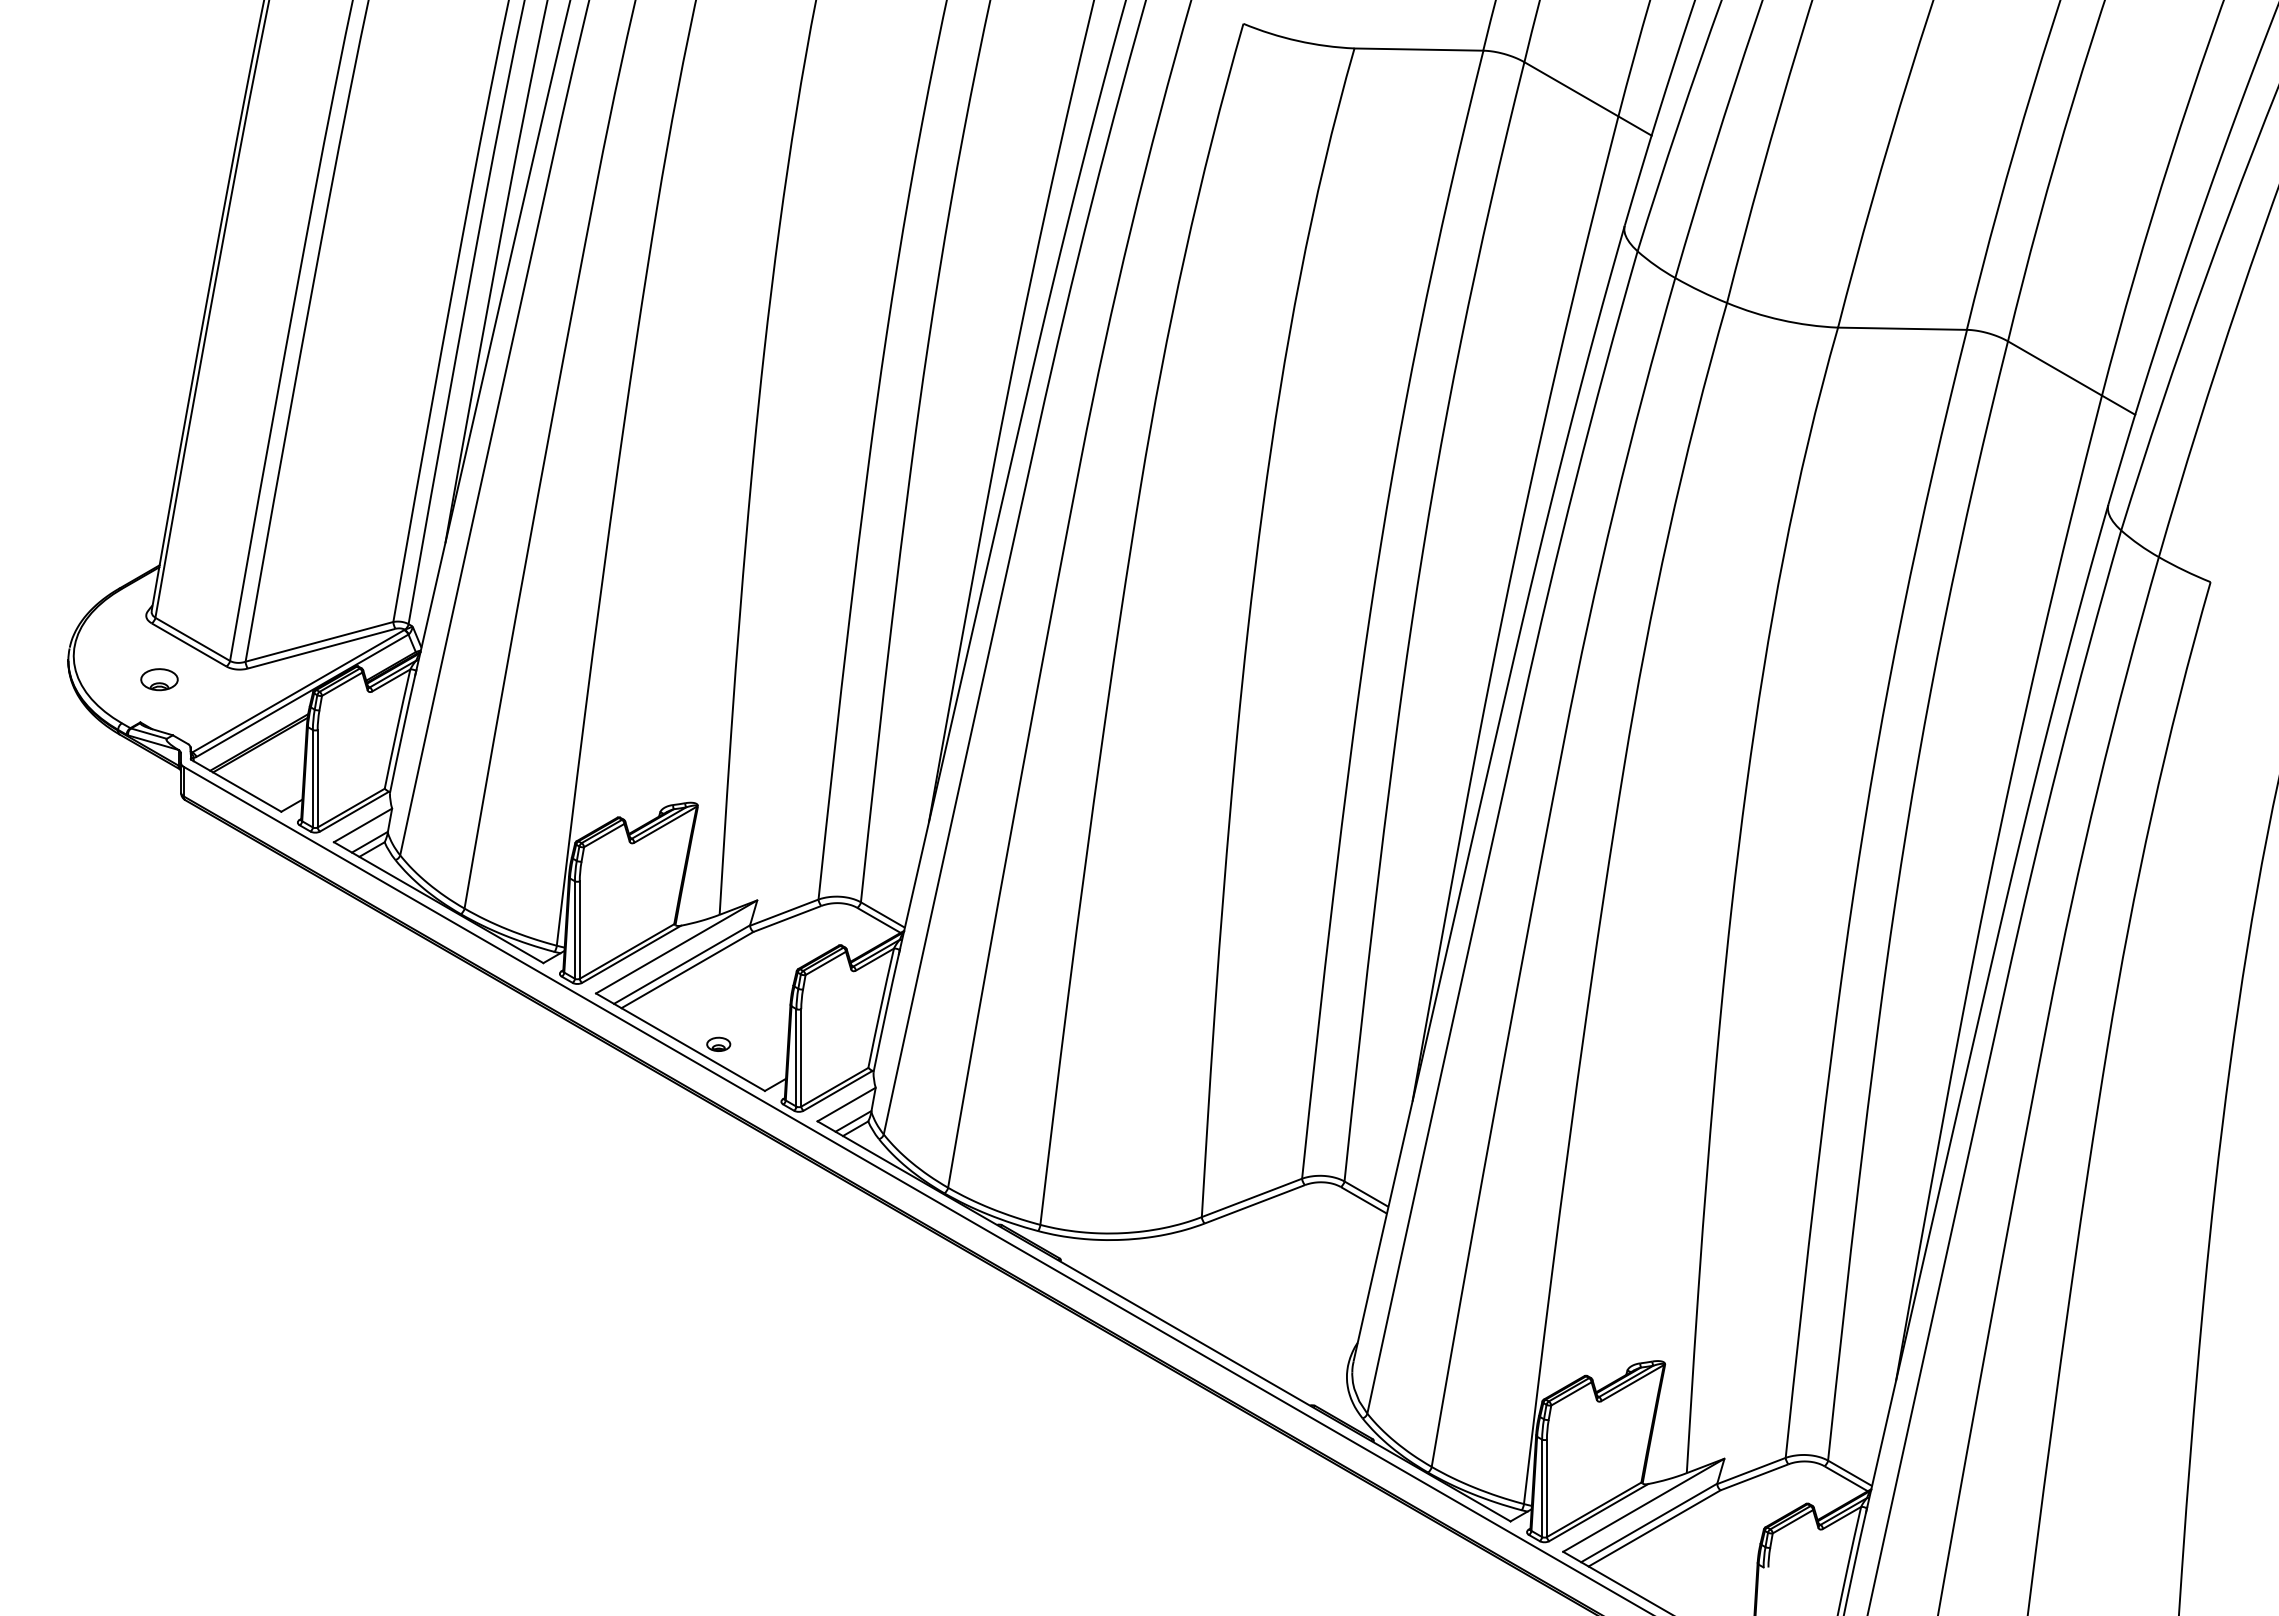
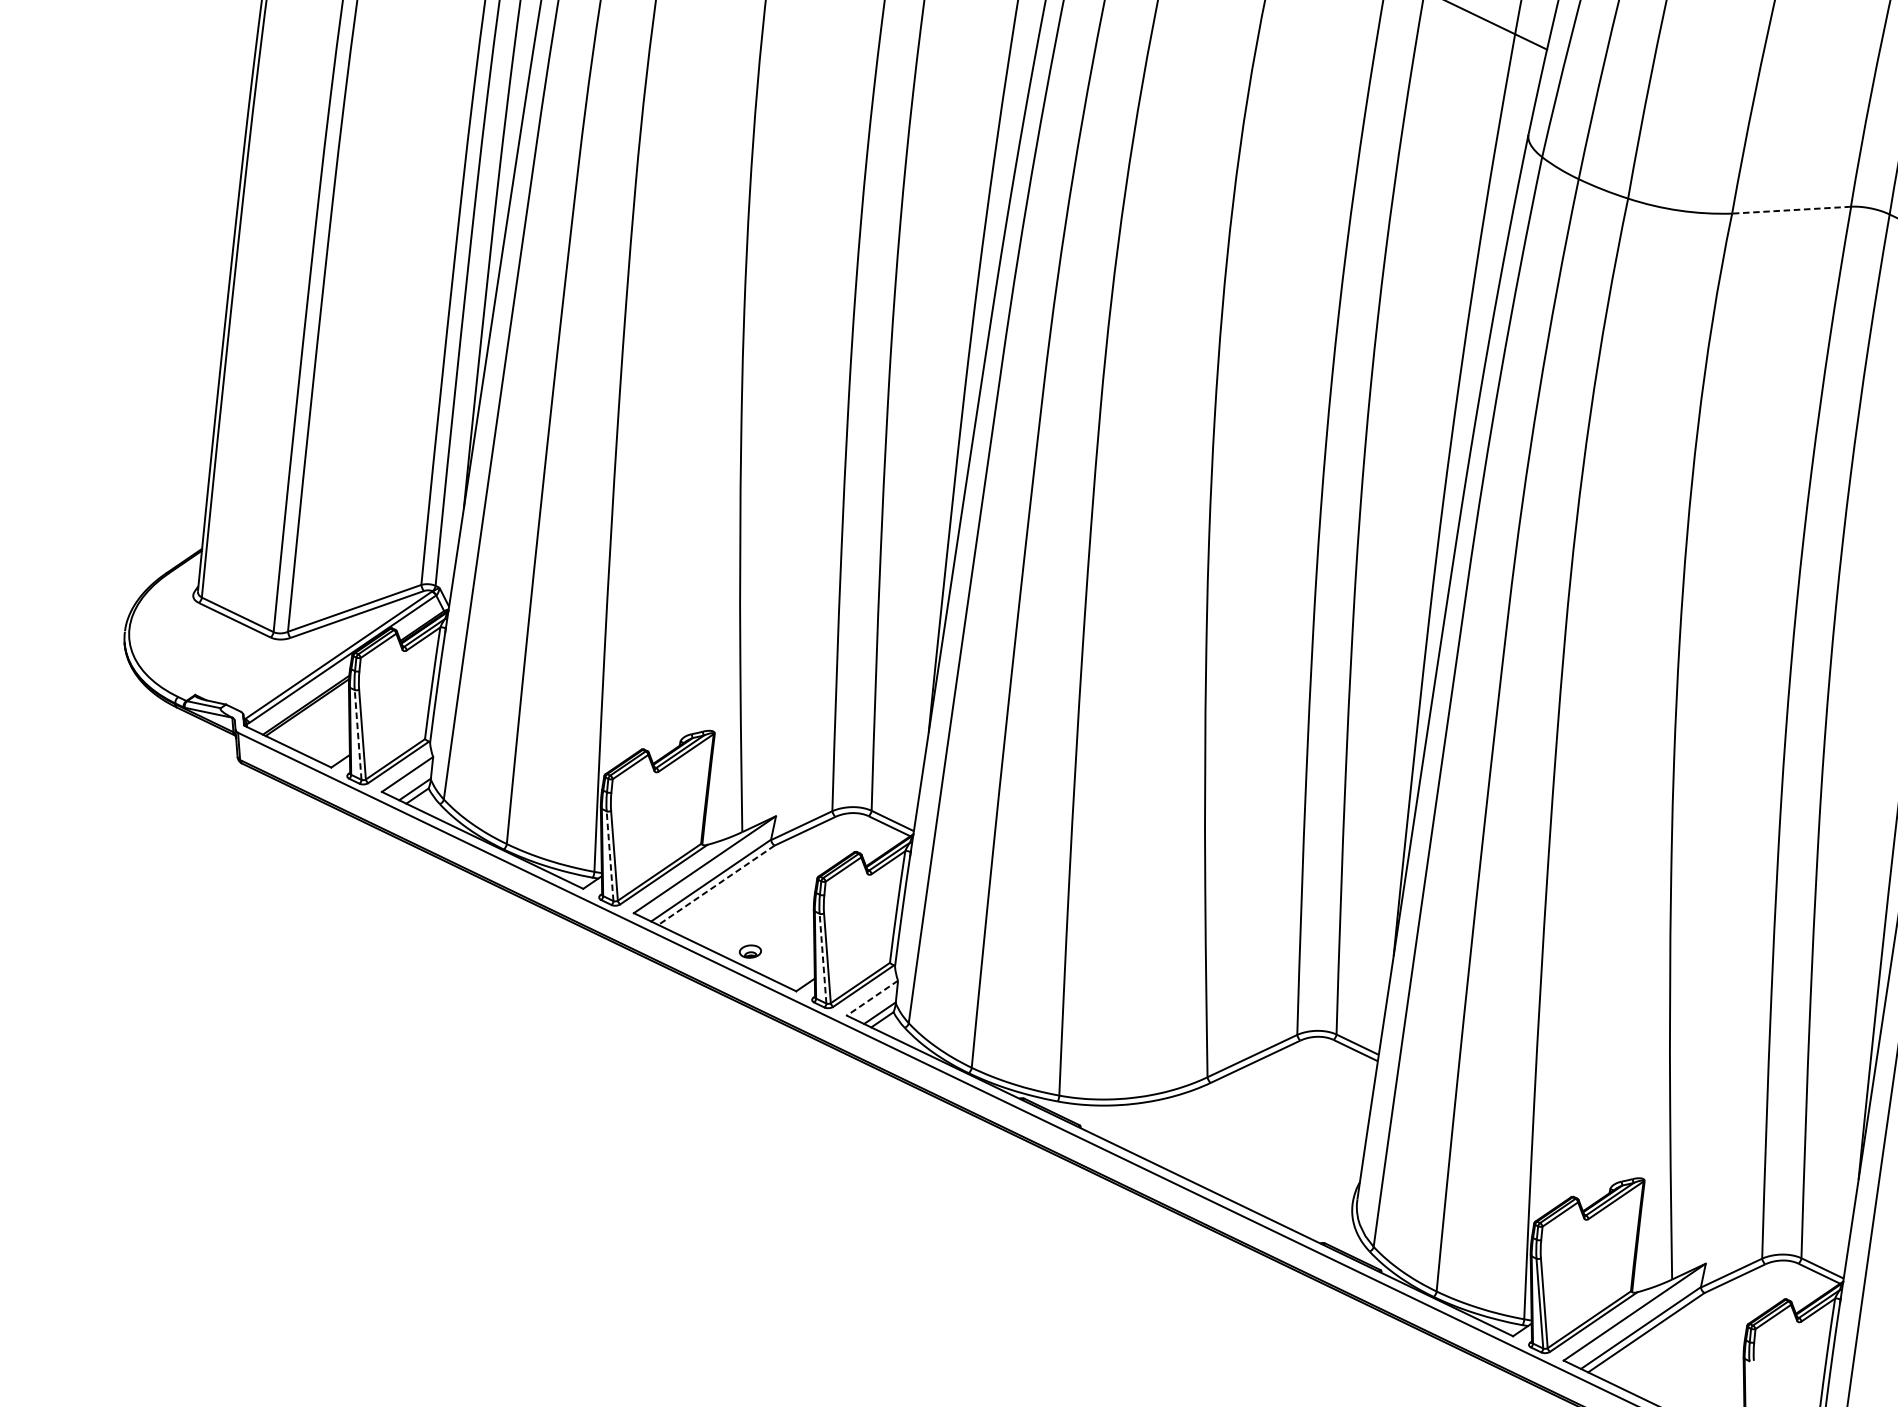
line: (1901, 328) -> (1790, 210), solid -> dashed
part: (159, 679) -> (209, 654), removed
line: (312, 778) -> (357, 734), solid -> dashed
line: (574, 930) -> (609, 856), solid -> dashed
line: (687, 970) -> (716, 885), solid -> dashed
line: (796, 1057) -> (823, 958), solid -> dashed
line: (846, 1104) -> (872, 998), solid -> dashed

